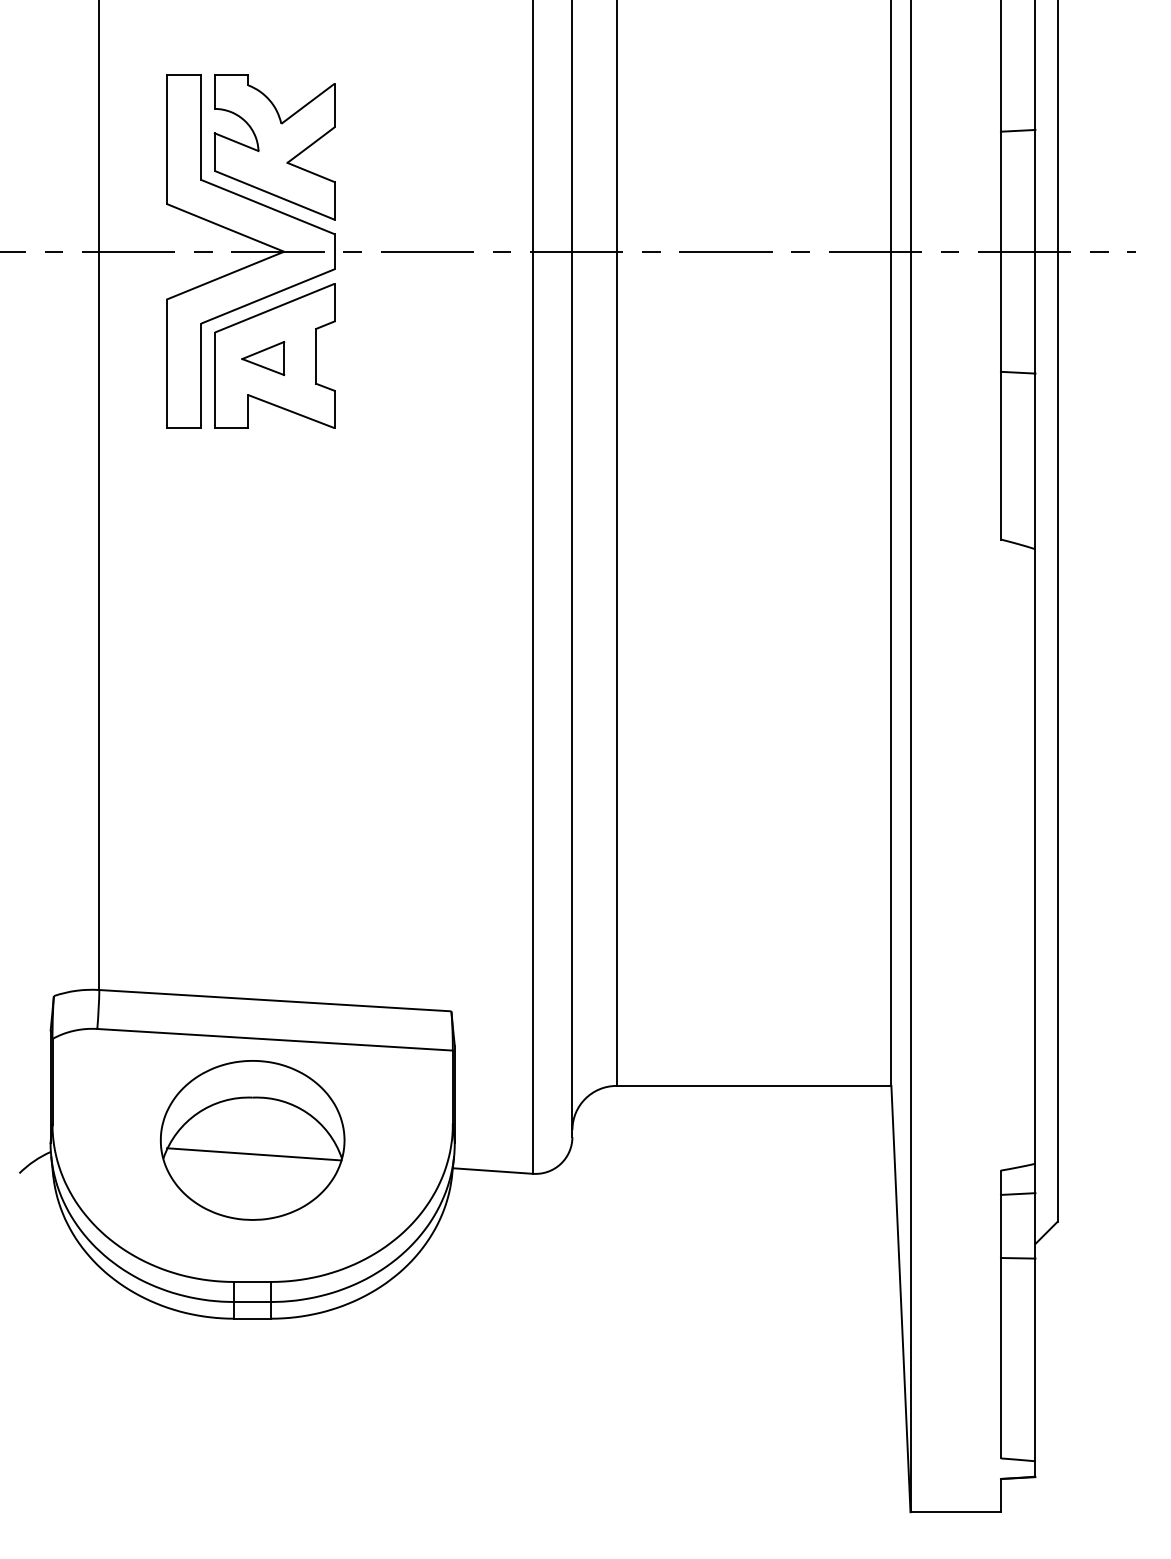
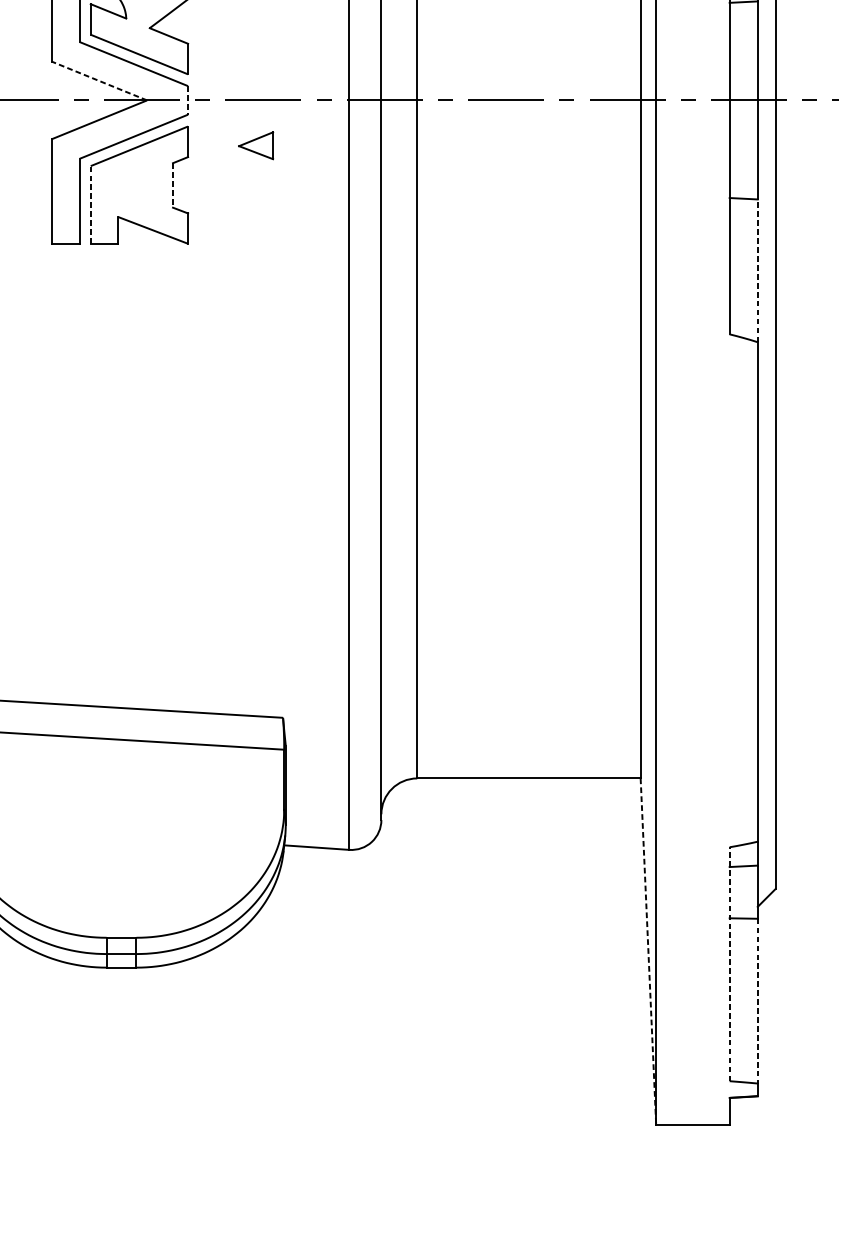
line: (225, 227) -> (99, 80), solid -> dashed
line: (334, 251) -> (188, 100), solid -> dashed
line: (316, 356) -> (173, 185), solid -> dashed
part: (263, 358) -> (256, 145), moved
line: (214, 380) -> (90, 205), solid -> dashed
line: (1035, 461) -> (757, 270), solid -> dashed
part: (252, 1140) -> (121, 822), removed
line: (900, 1299) -> (648, 952), solid -> dashed
line: (1000, 1314) -> (729, 964), solid -> dashed
line: (1035, 1360) -> (757, 1001), solid -> dashed

